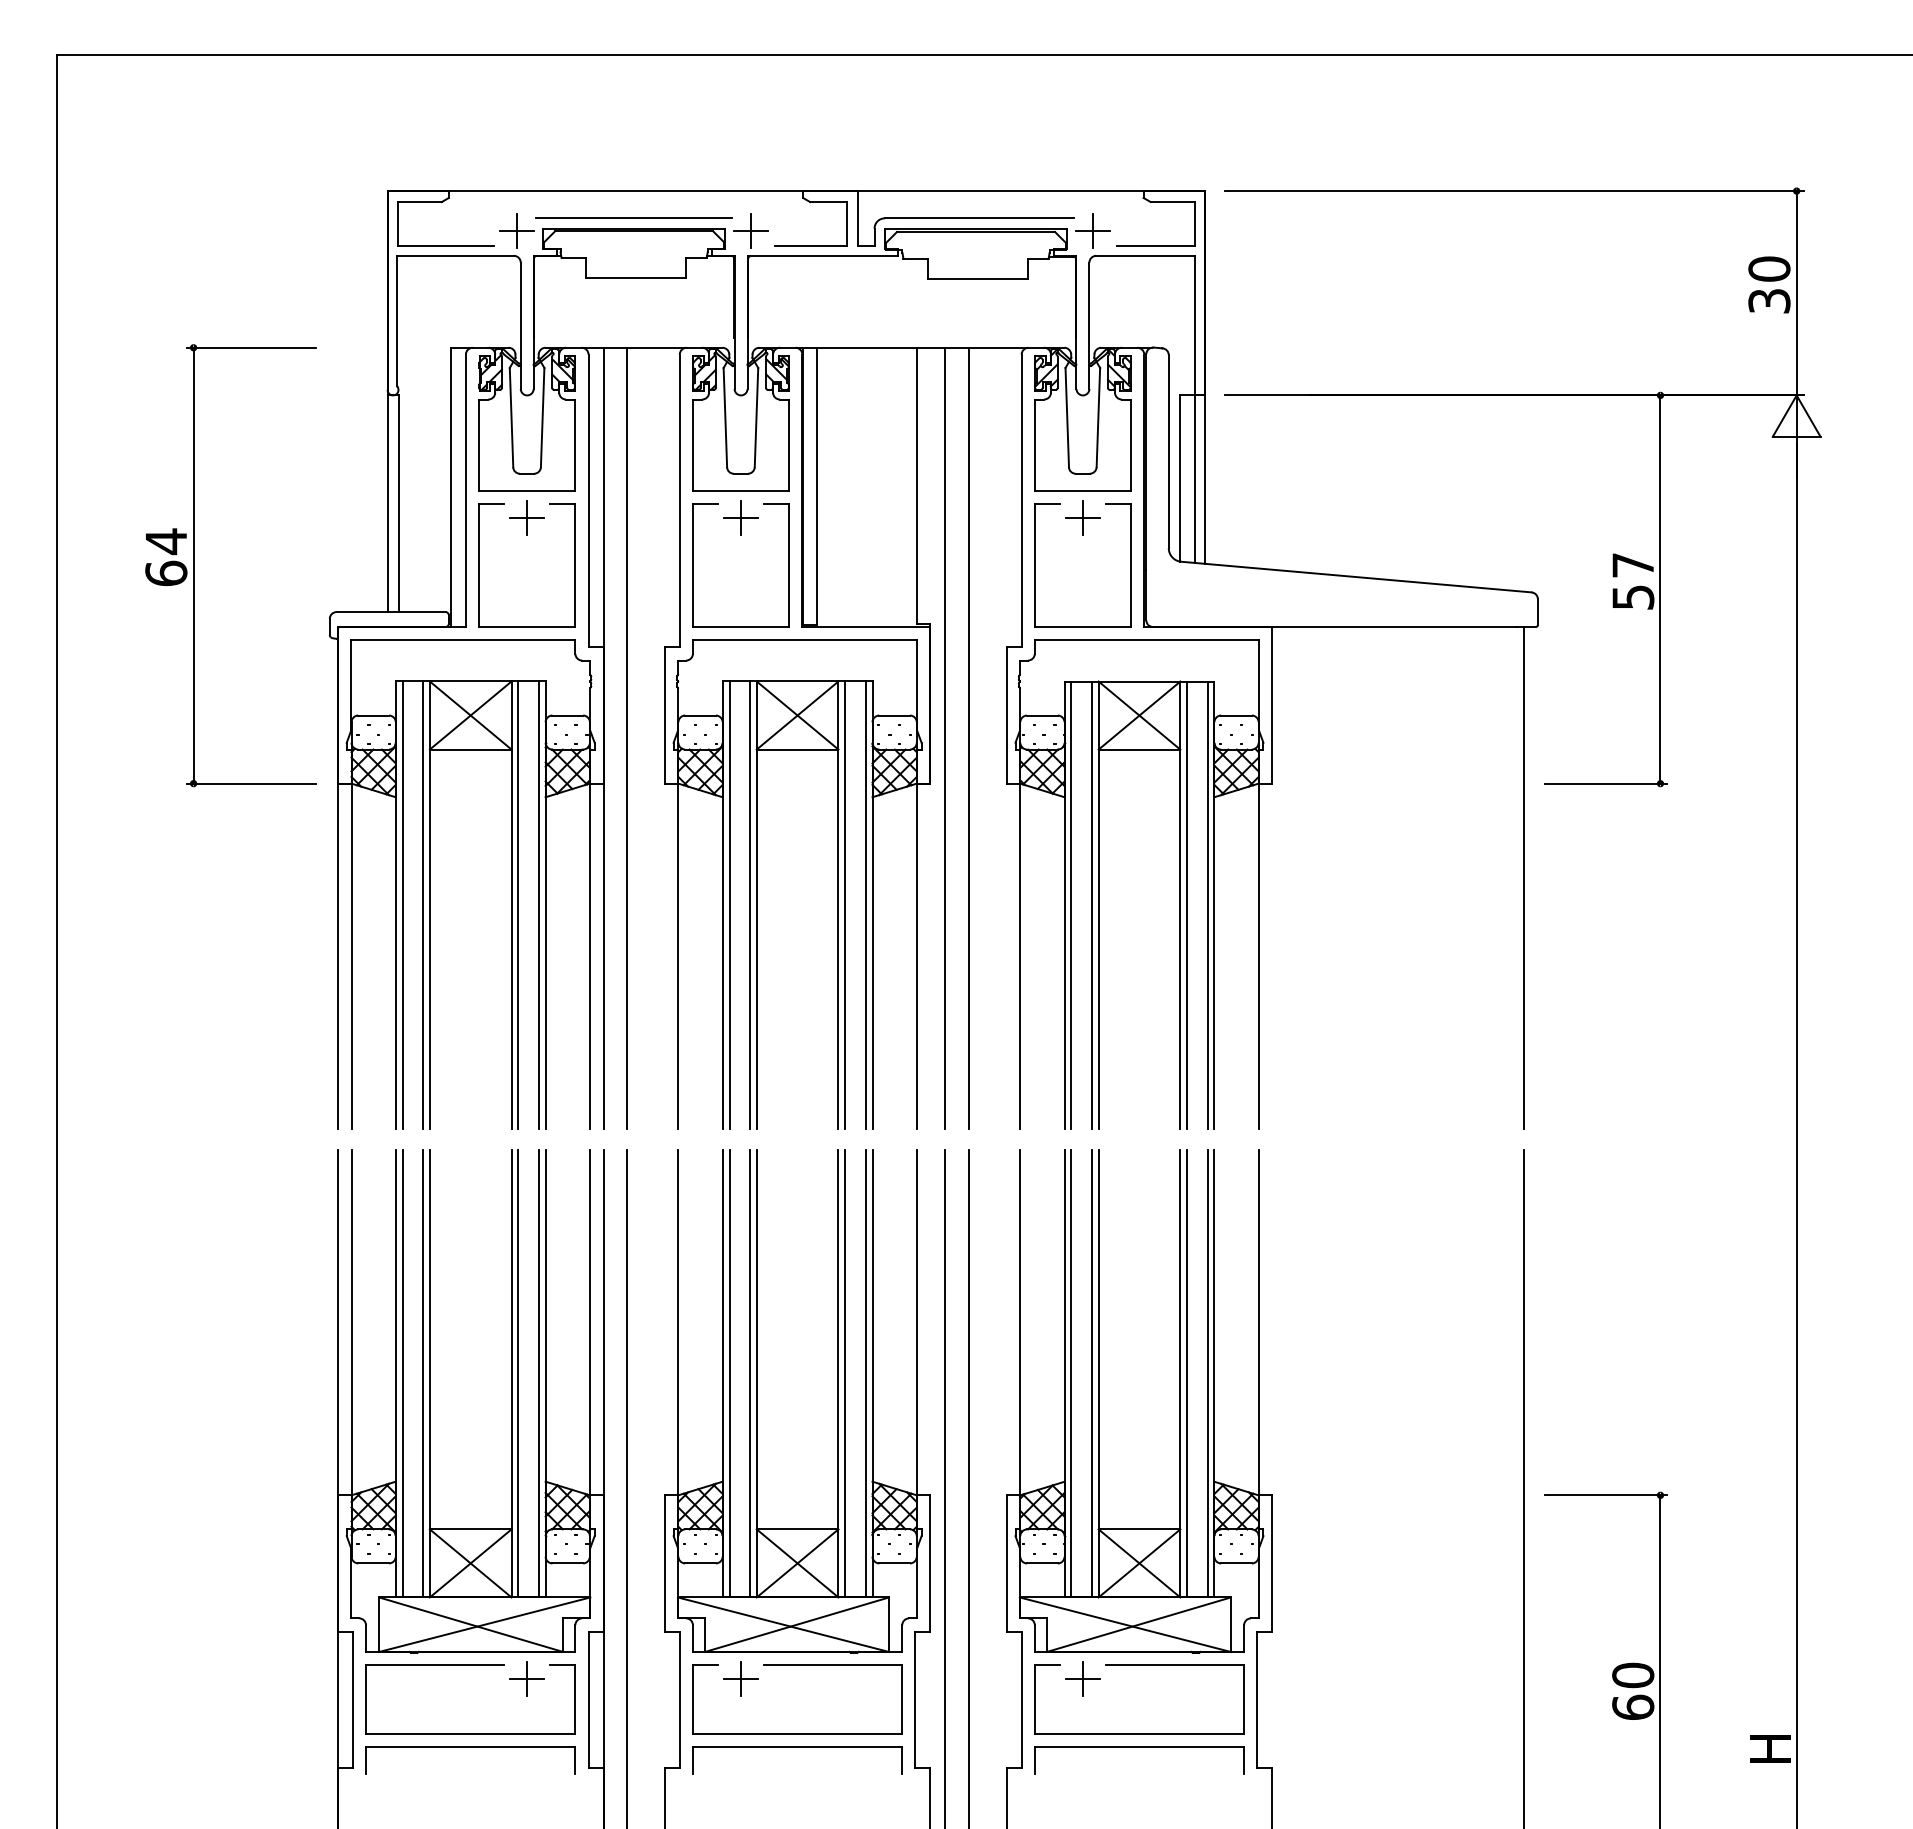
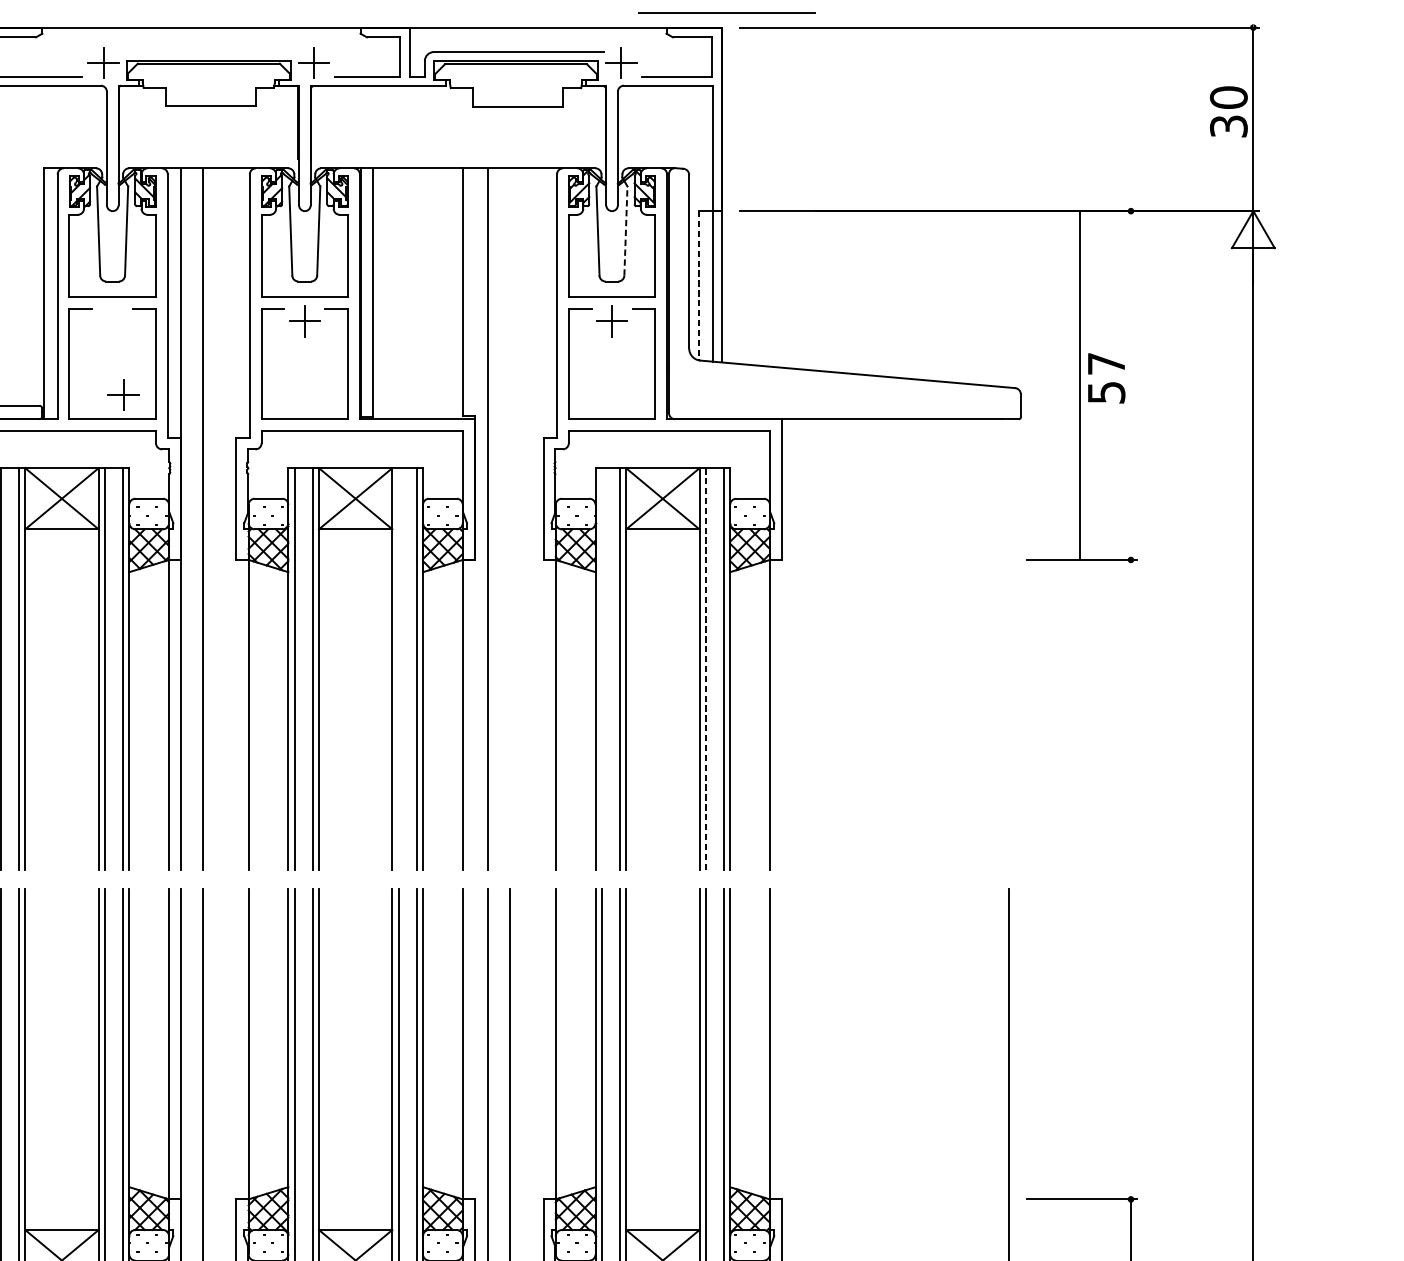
line: (633, 217) -> (726, 11), moved
line: (1098, 417) -> (626, 230), solid -> dashed
line: (1179, 478) -> (698, 285), solid -> dashed
part: (526, 517) -> (122, 394), moved
line: (1660, 589) -> (1079, 385), moved
line: (969, 738) -> (510, 519), removed
line: (1524, 878) -> (1008, 645), removed
line: (845, 905) -> (398, 669), removed
line: (1071, 905) -> (601, 669), removed
line: (1187, 905) -> (706, 669), solid -> dashed

